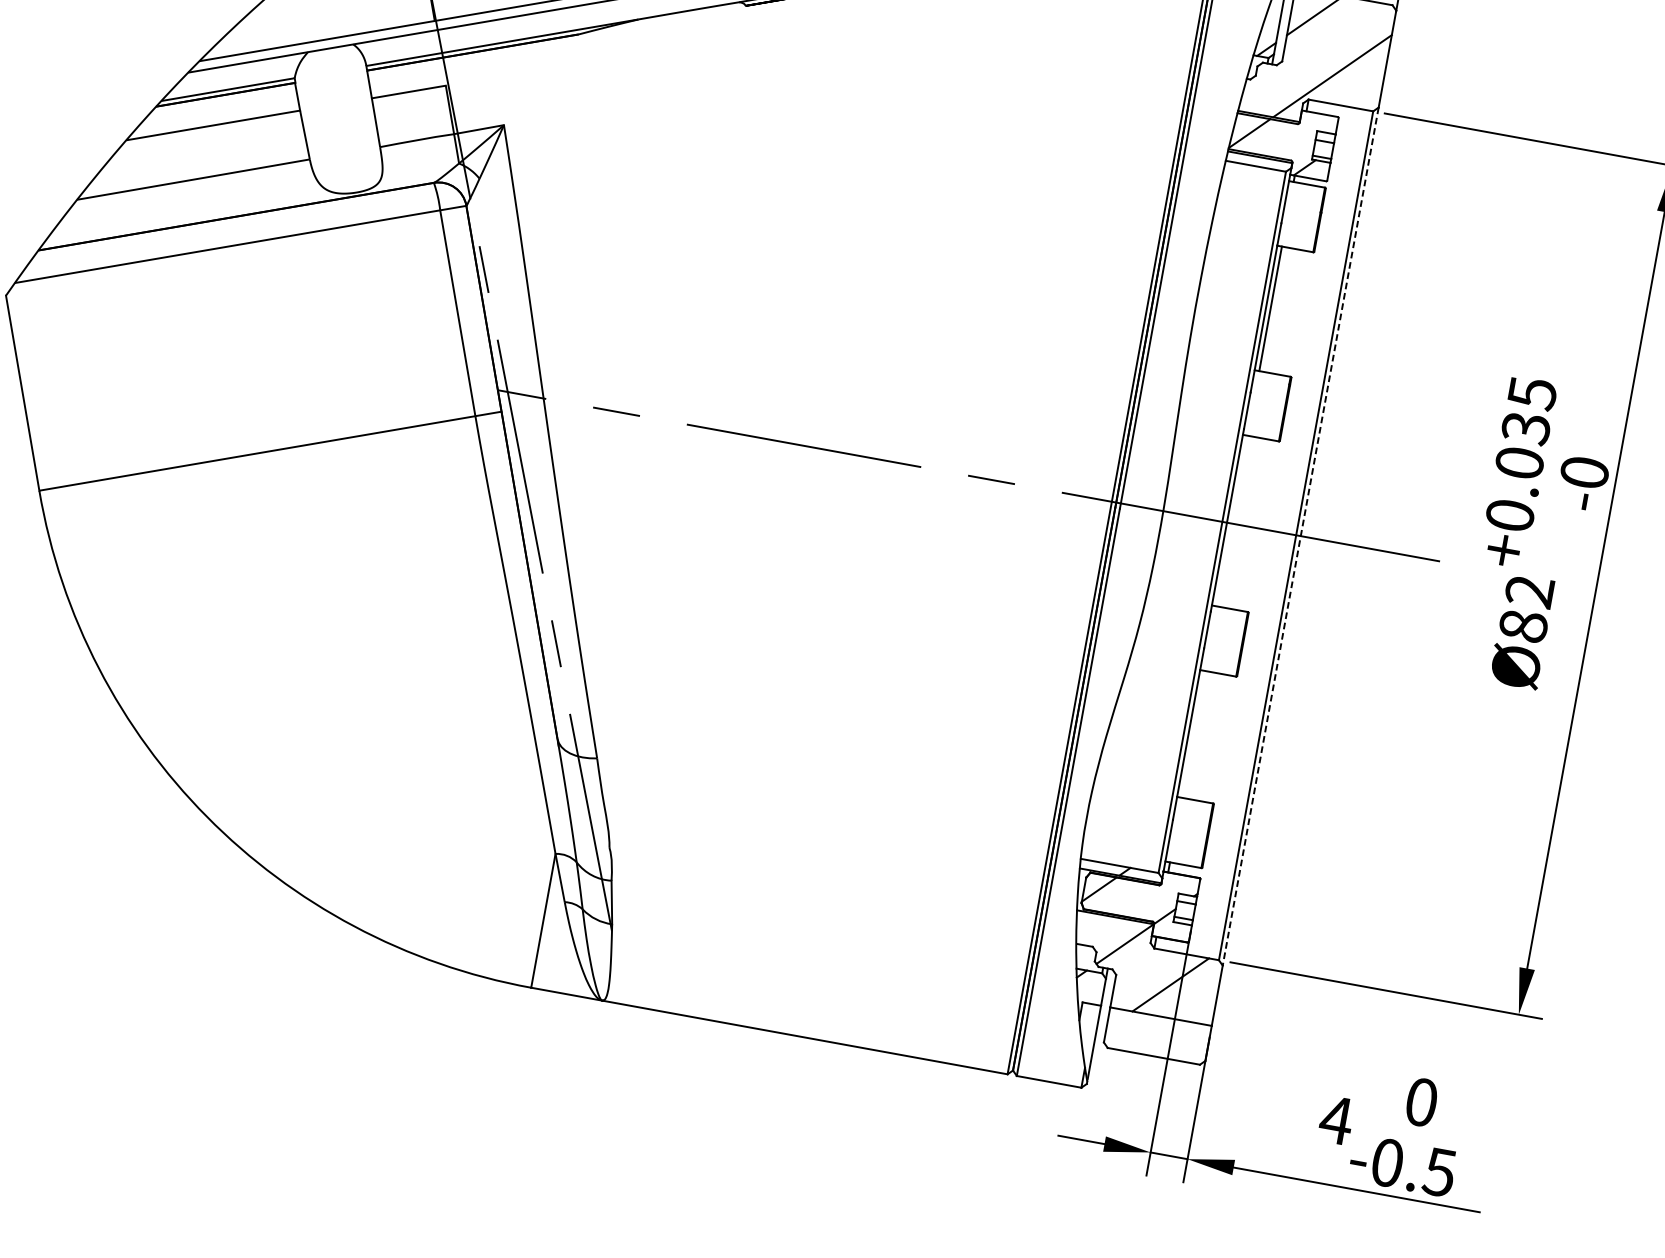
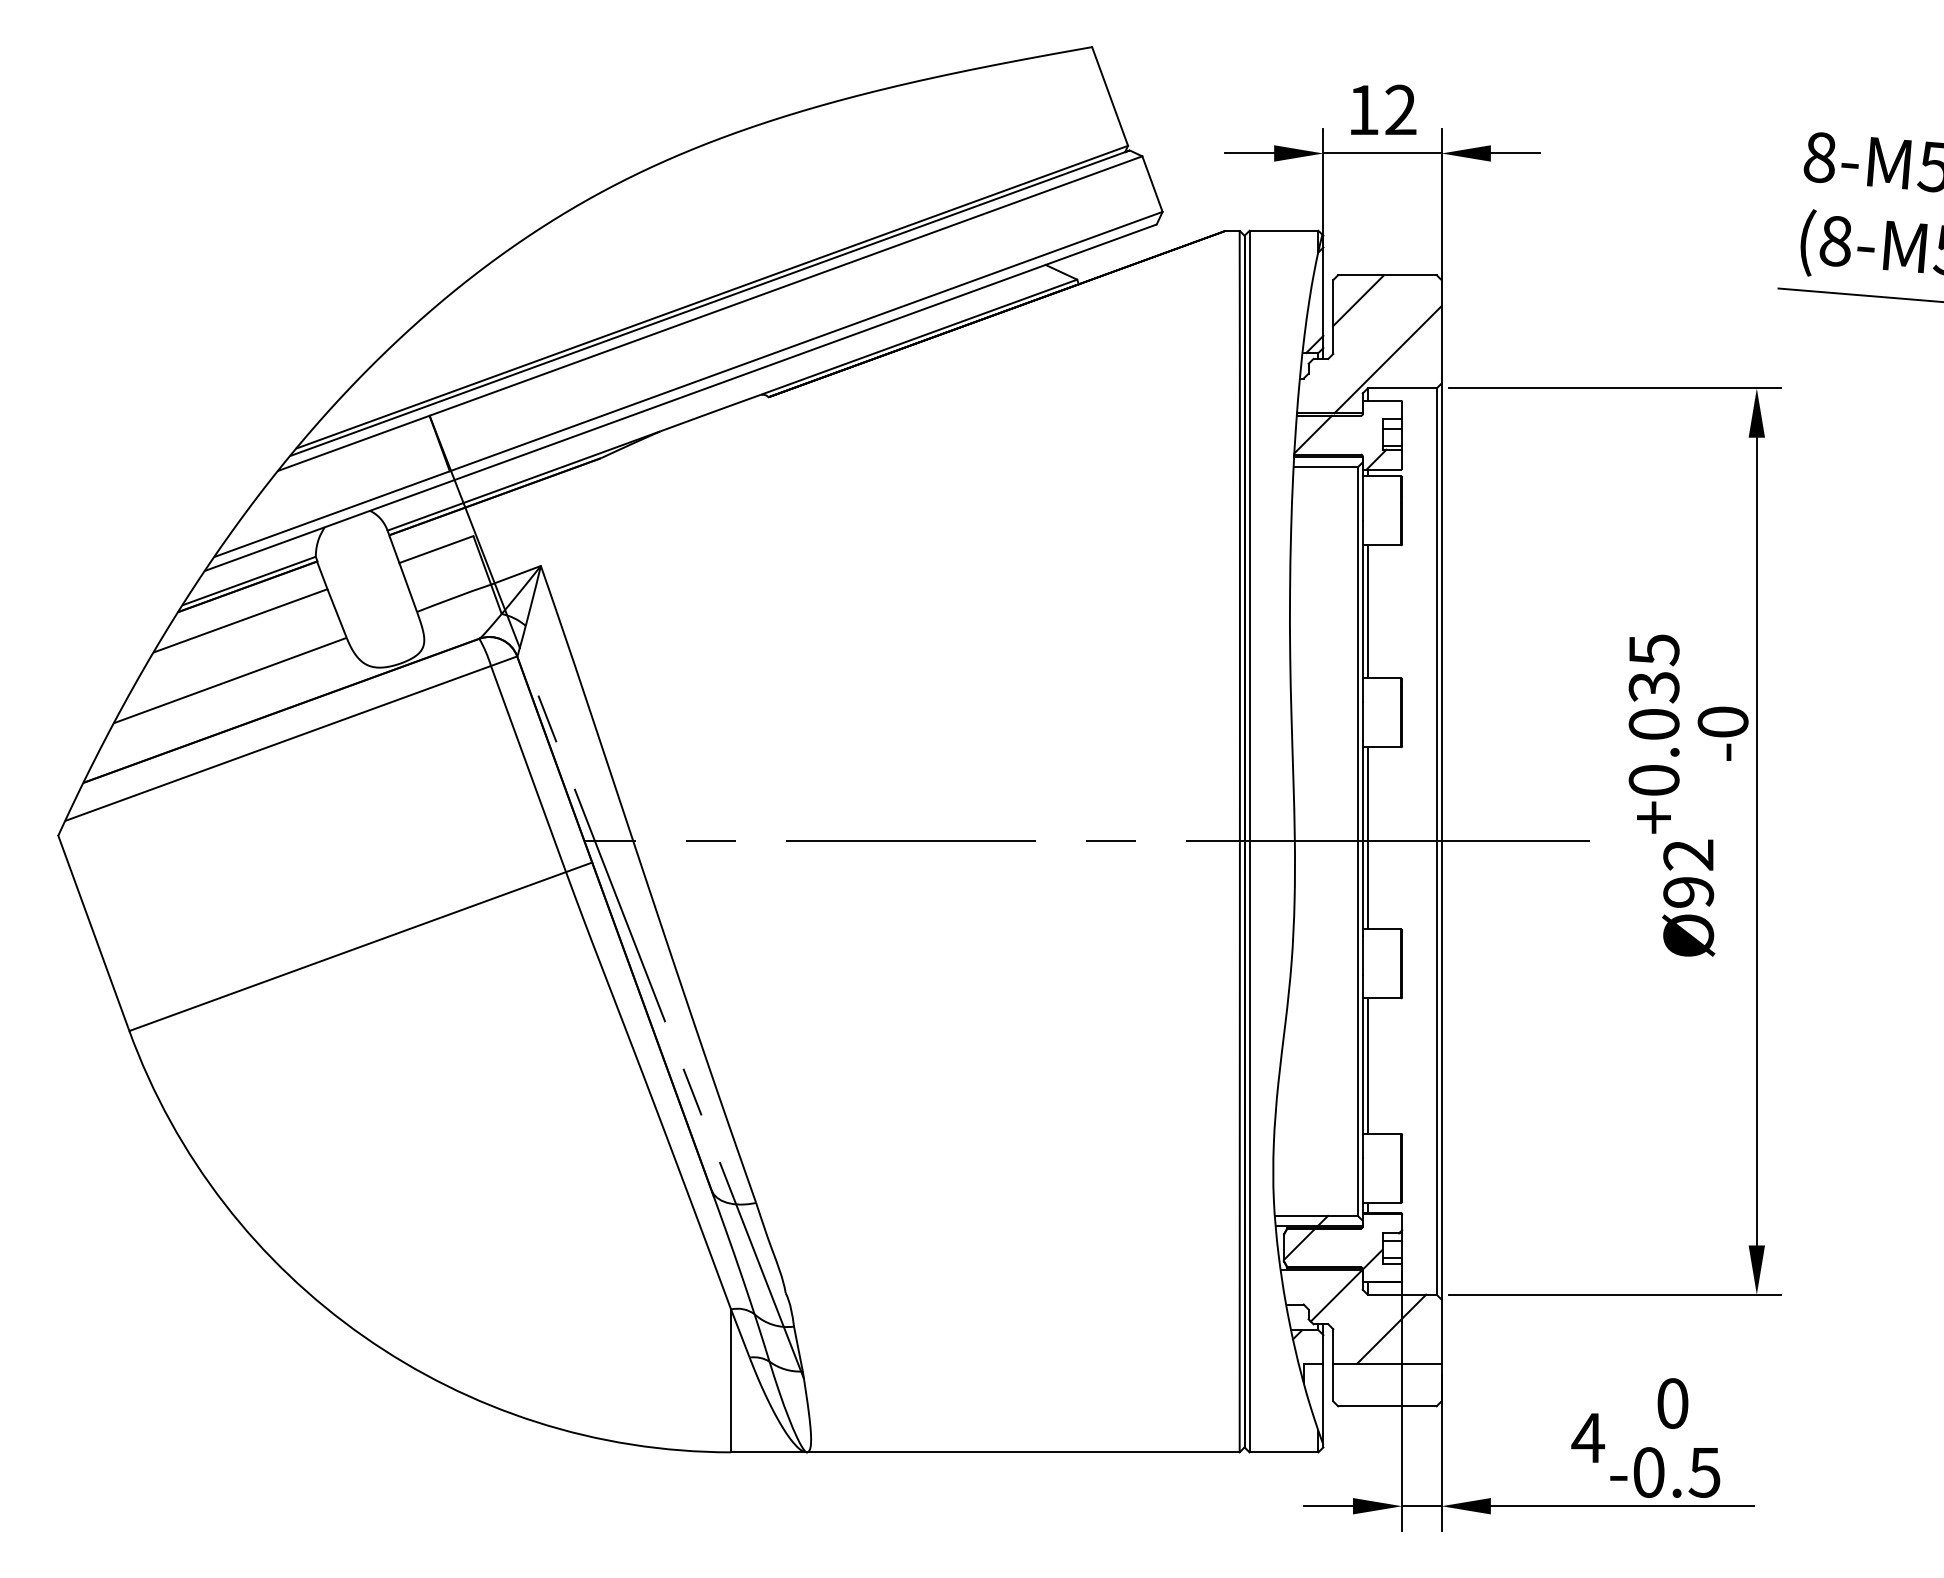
line: (1231, 521) -> (1367, 838), added
line: (1300, 537) -> (1441, 842), dashed -> solid
text: (1523, 625) -> (1688, 891), Ø82 -> Ø92
line: (1193, 733) -> (1367, 1065), added

